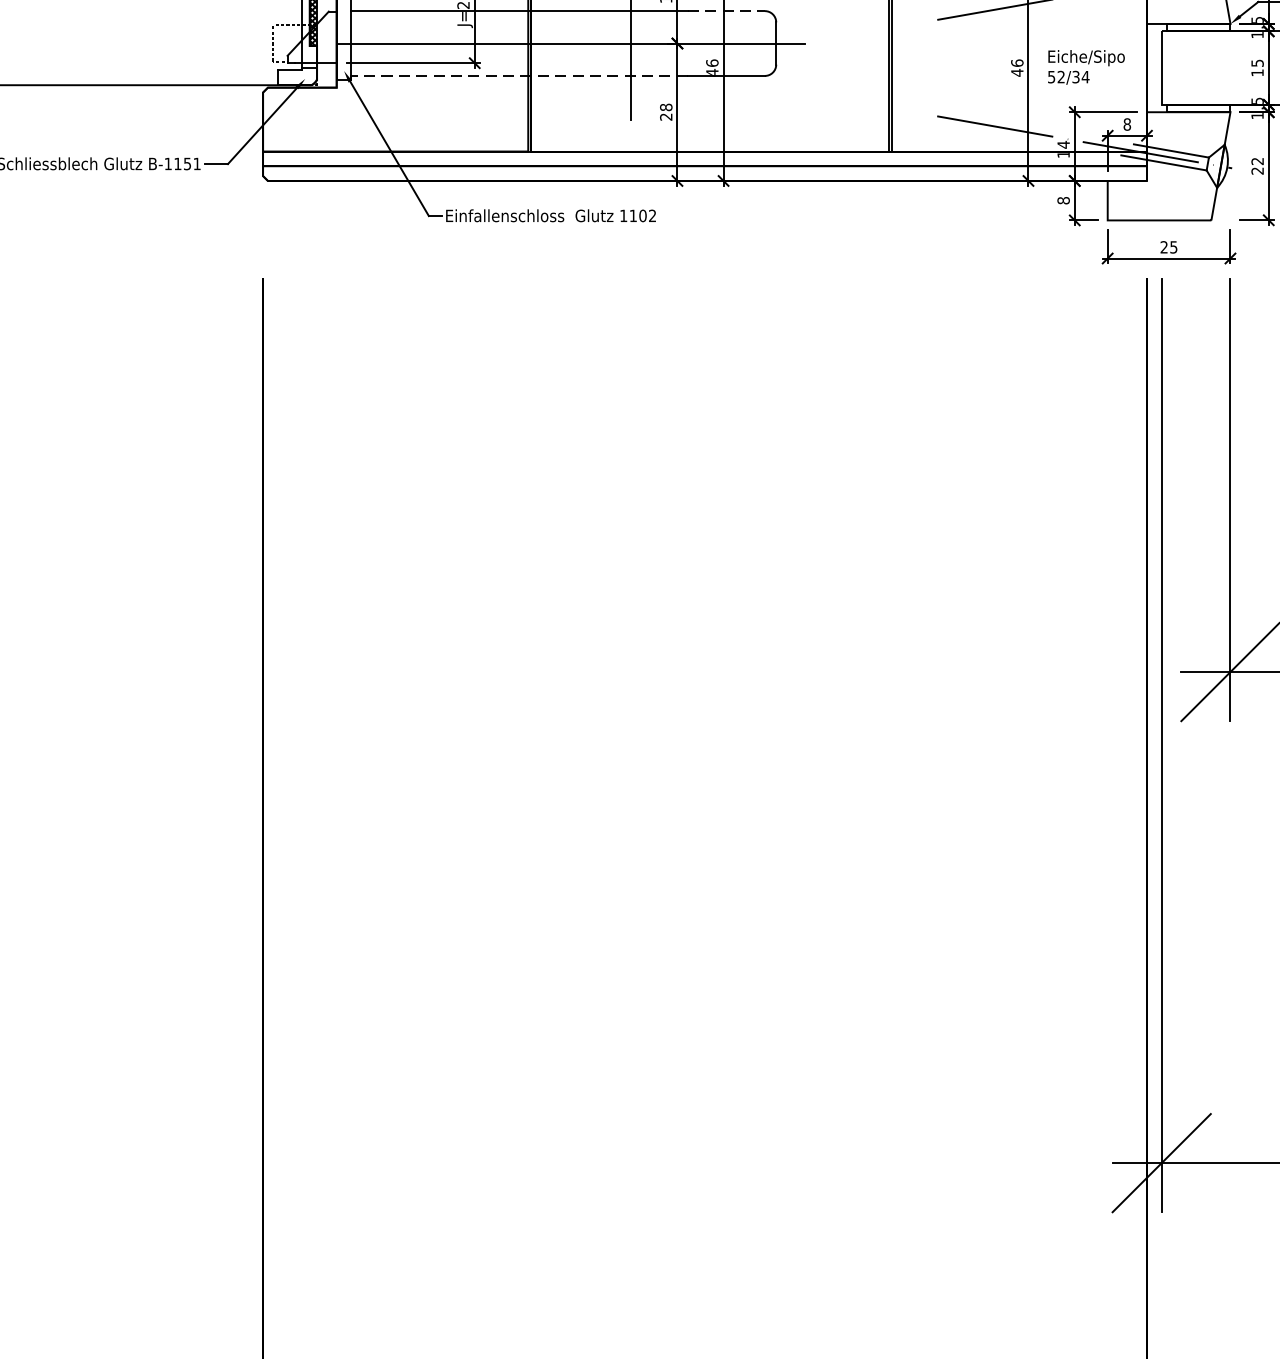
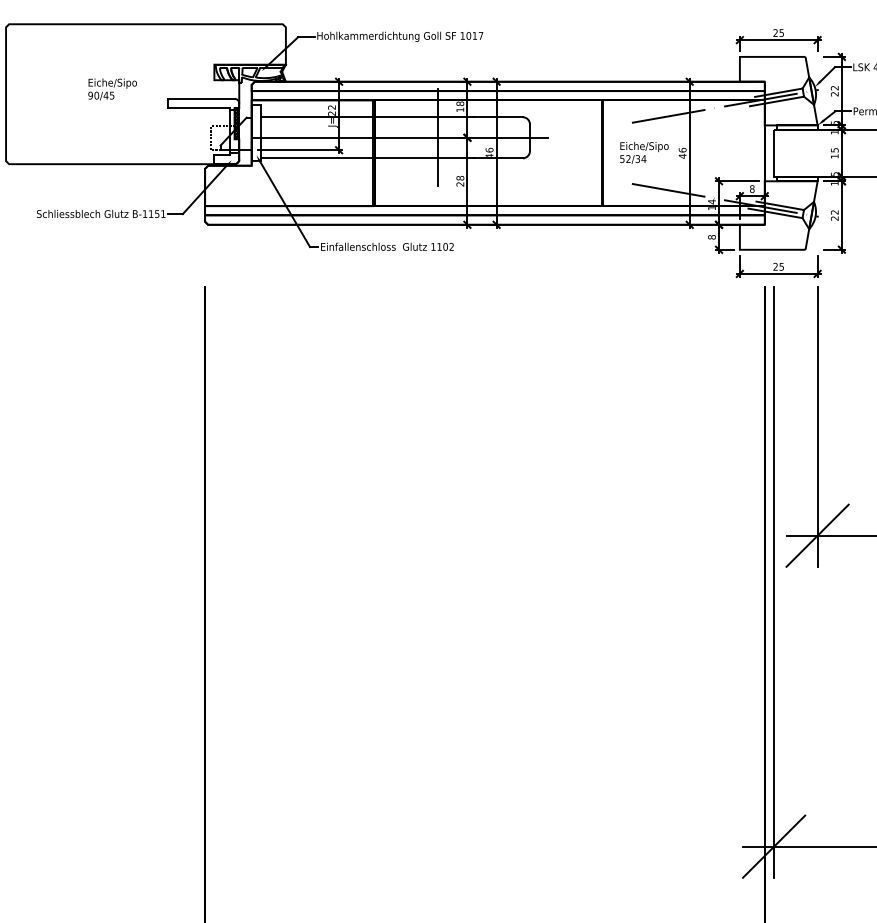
line: (726, 11) -> (498, 117), dashed -> solid
text: (1086, 66) -> (644, 152), moved
line: (519, 76) -> (367, 158), dashed -> solid

